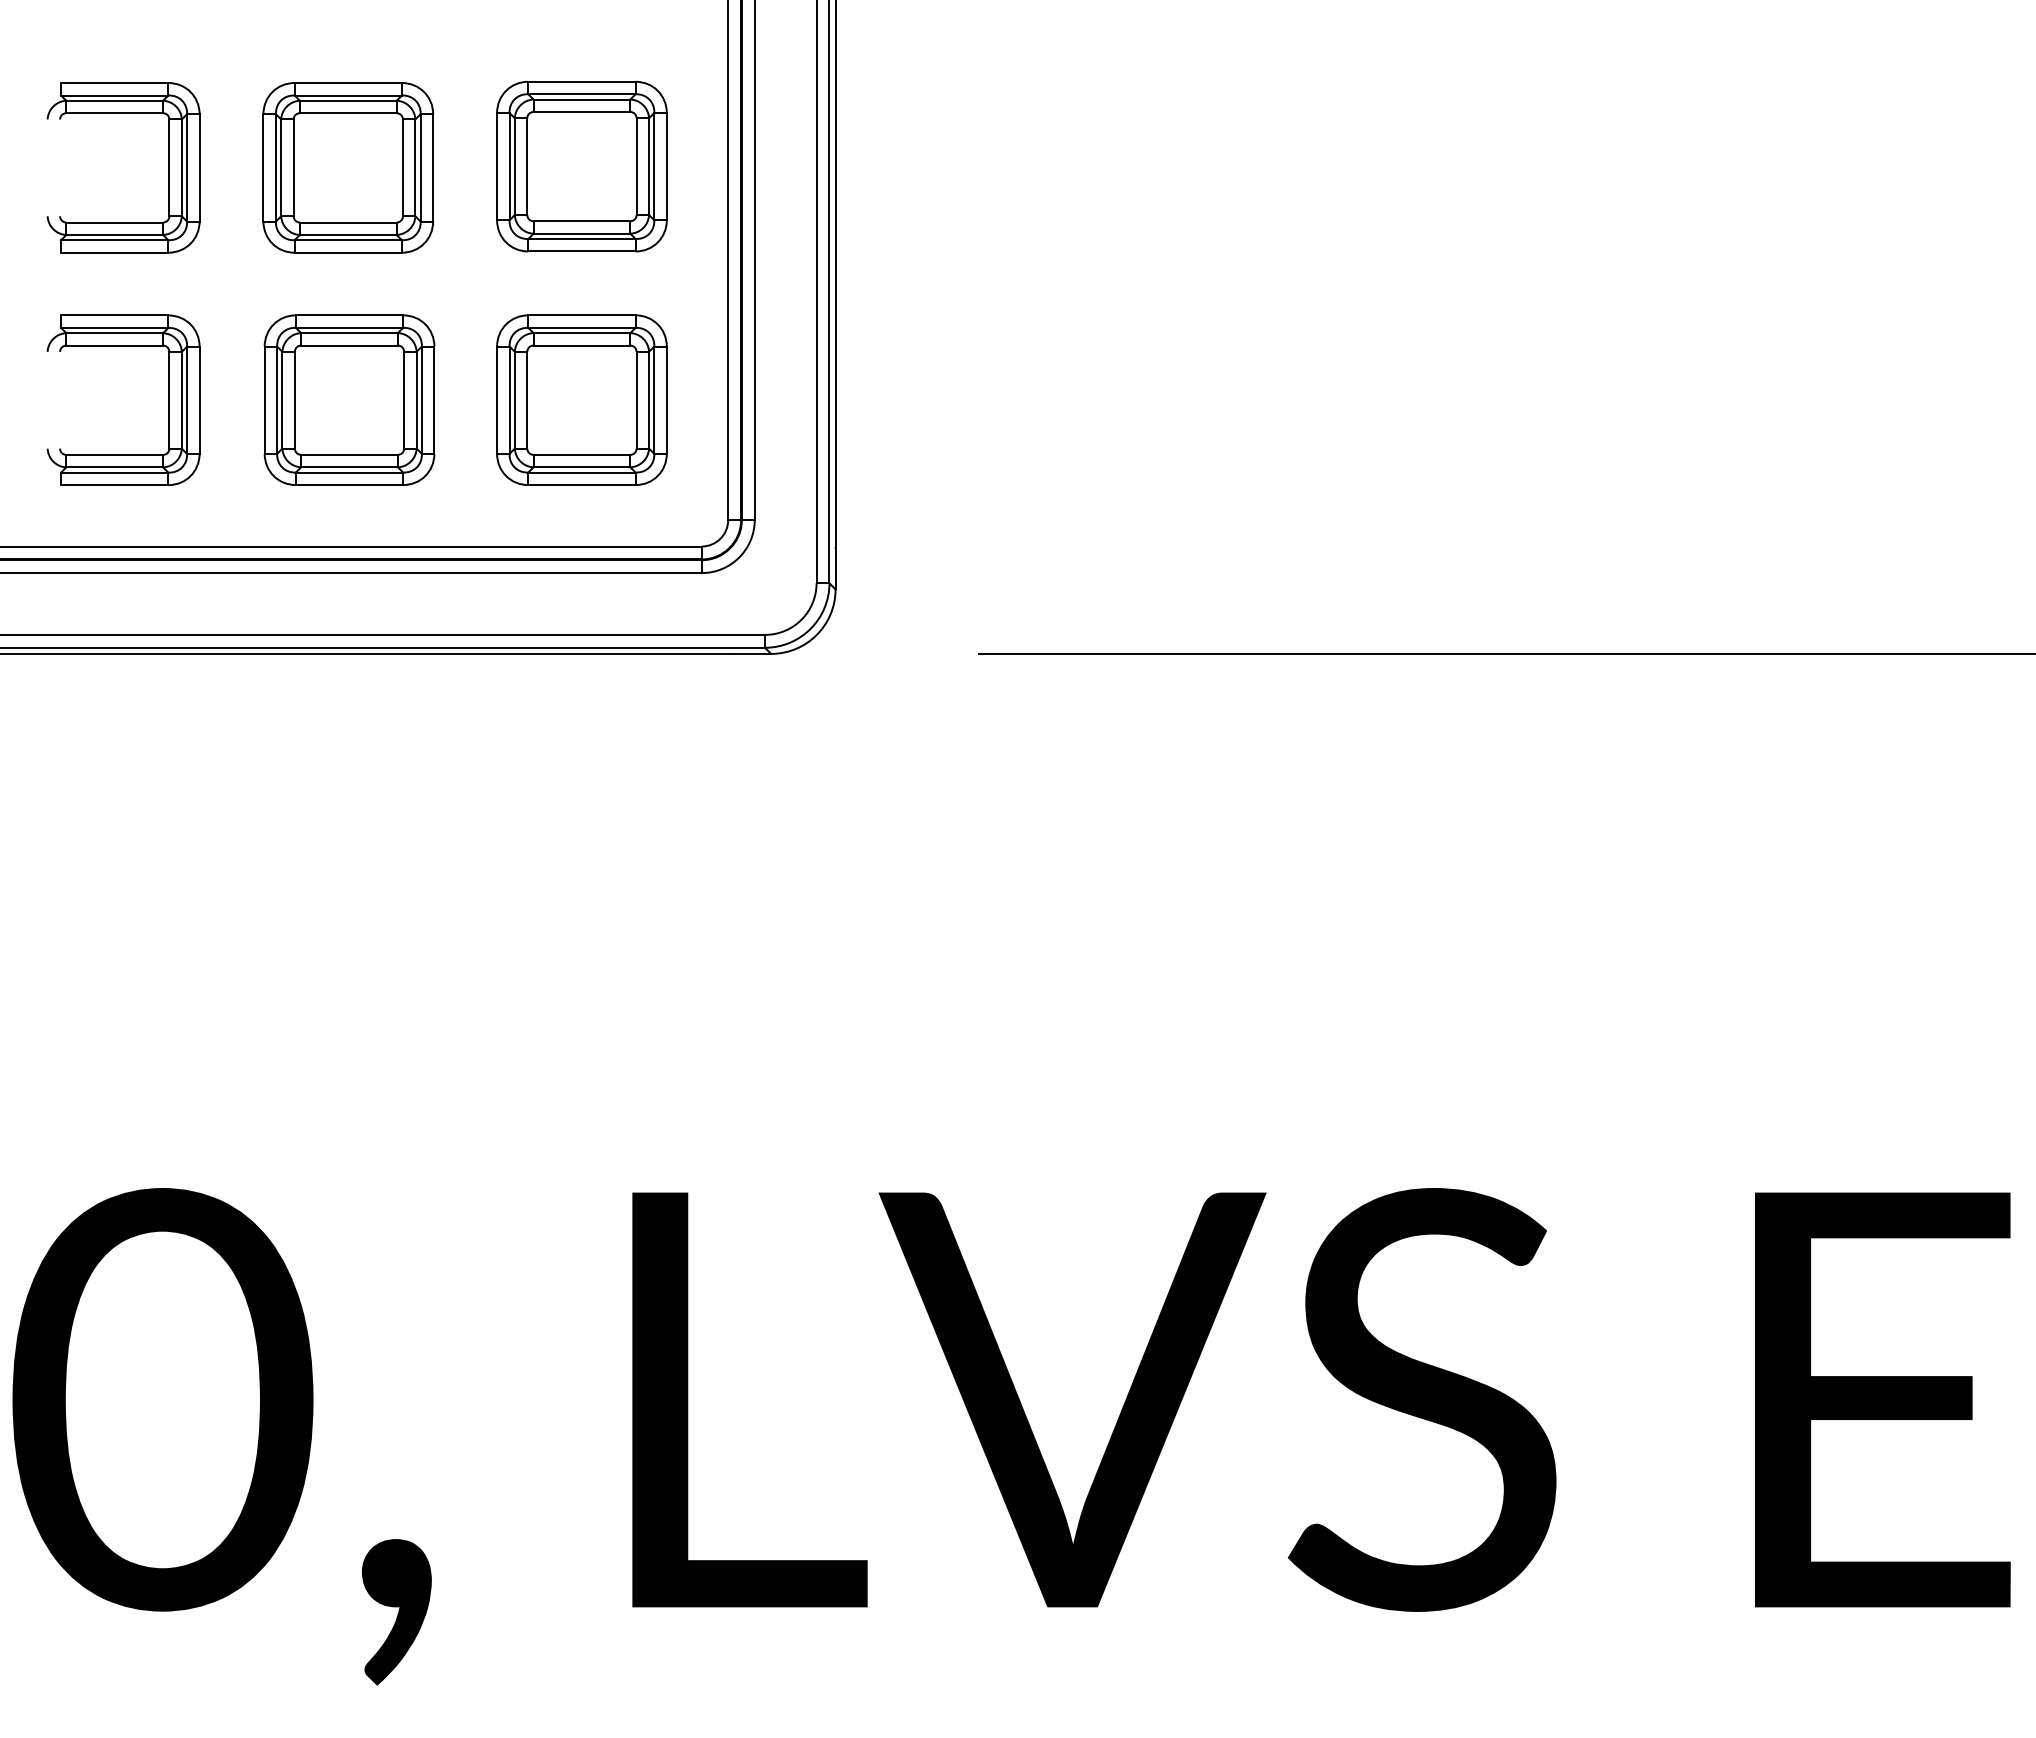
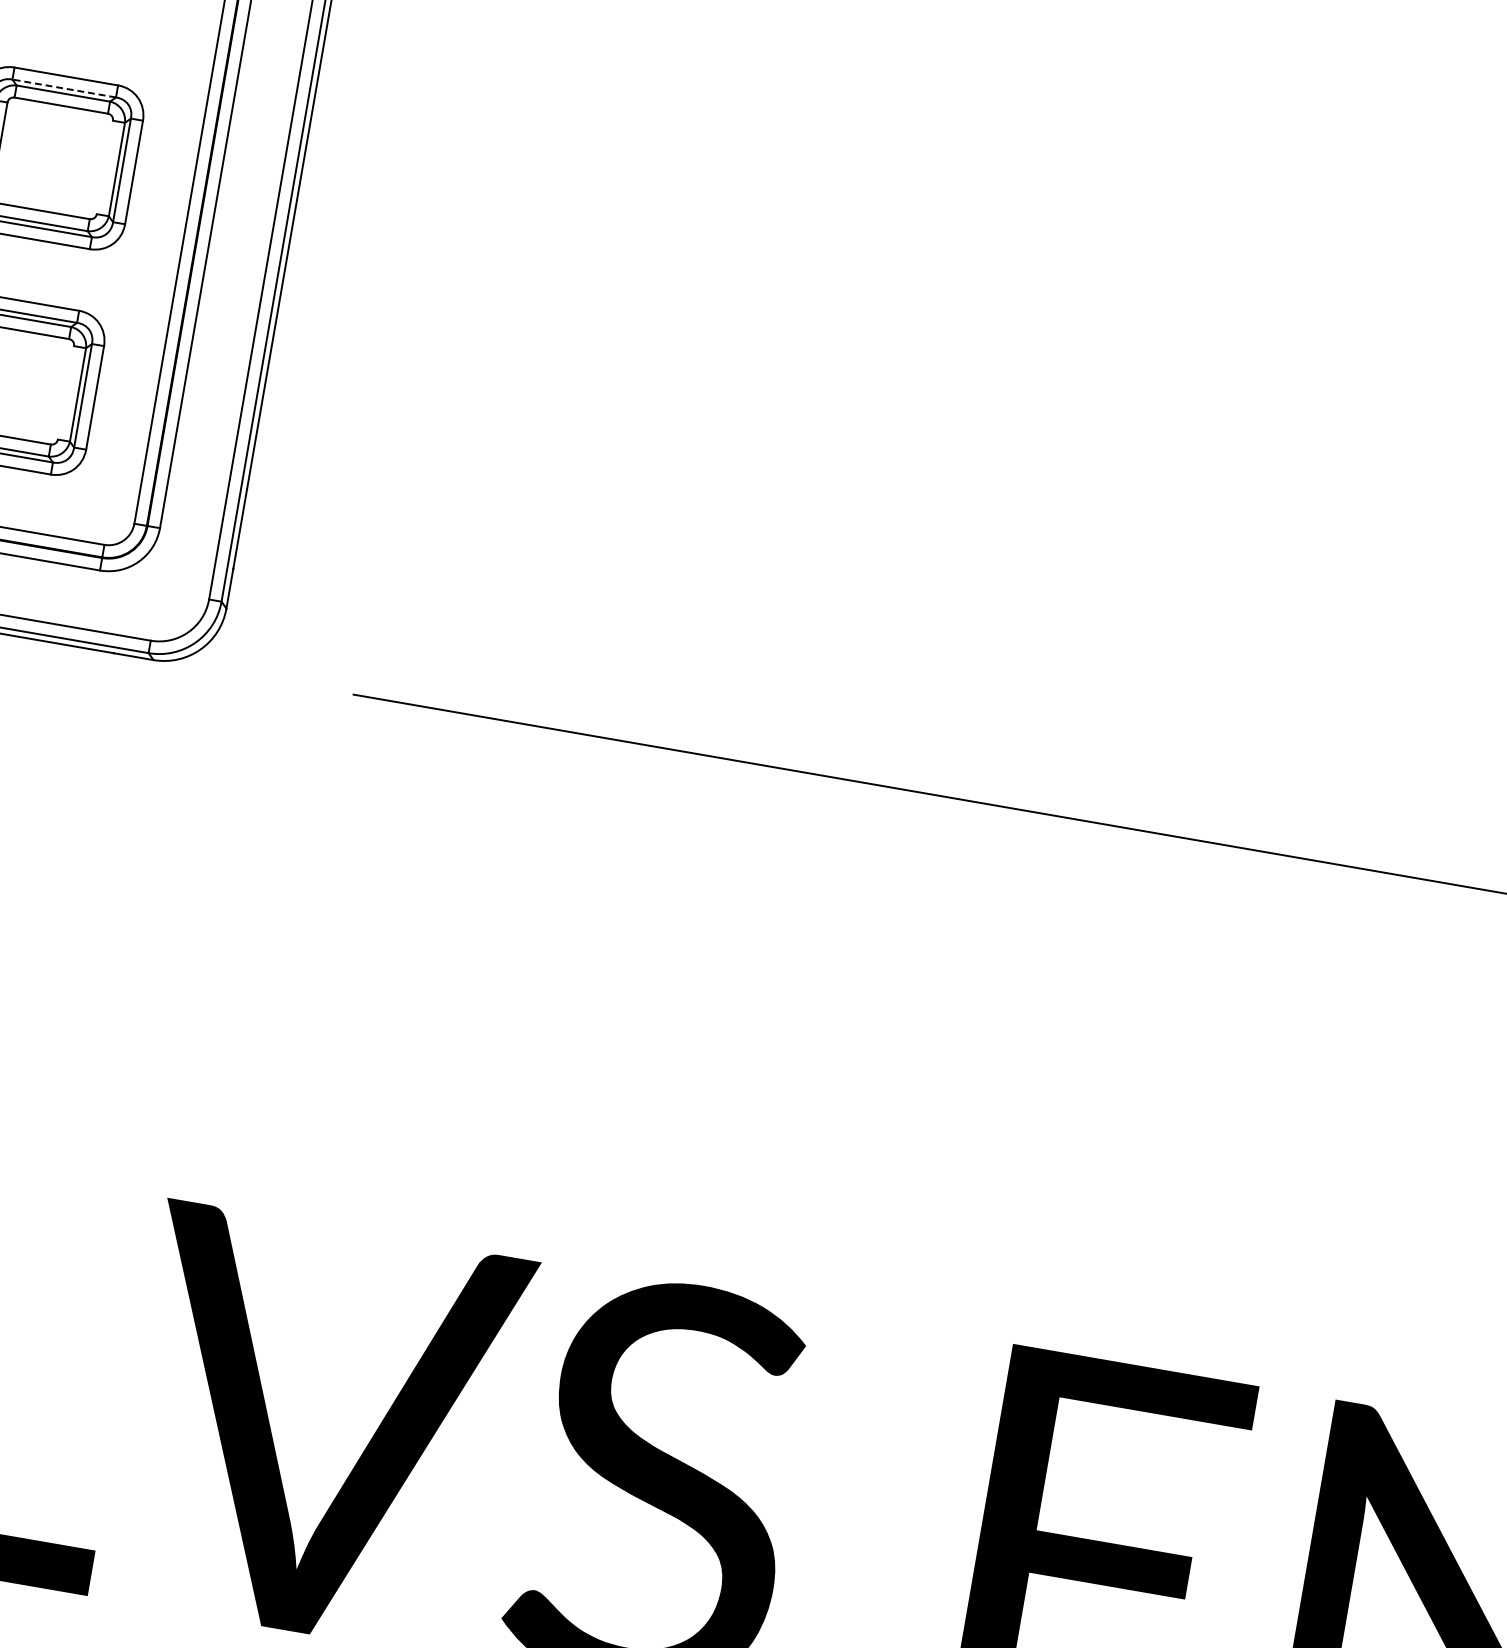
line: (581, 94) -> (63, 88), solid -> dashed
line: (636, 166) -> (104, 167), removed
line: (636, 399) -> (66, 392), removed

